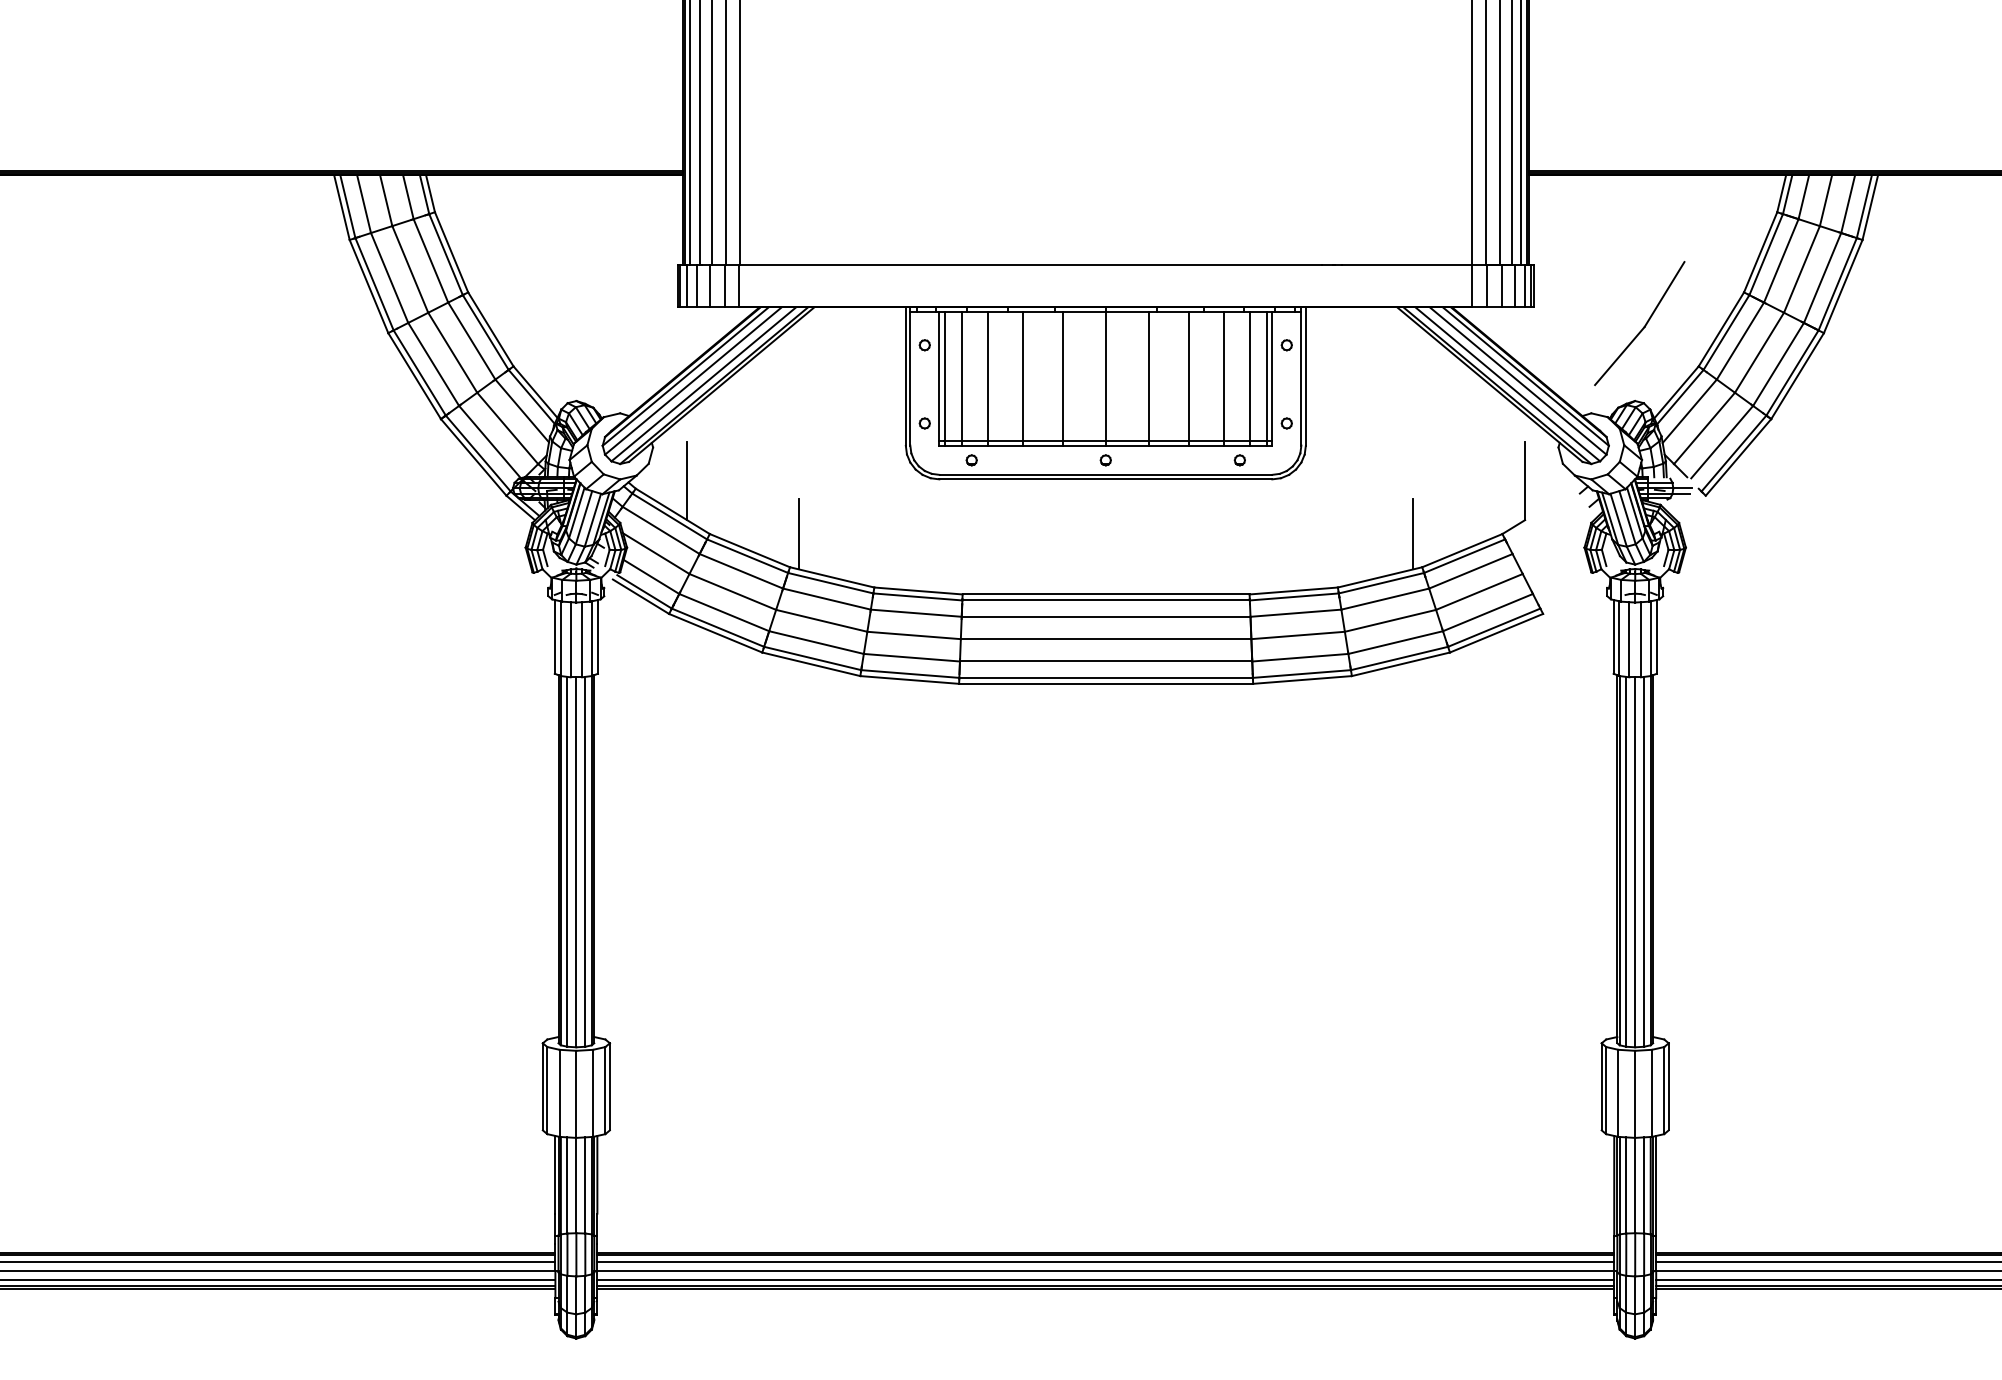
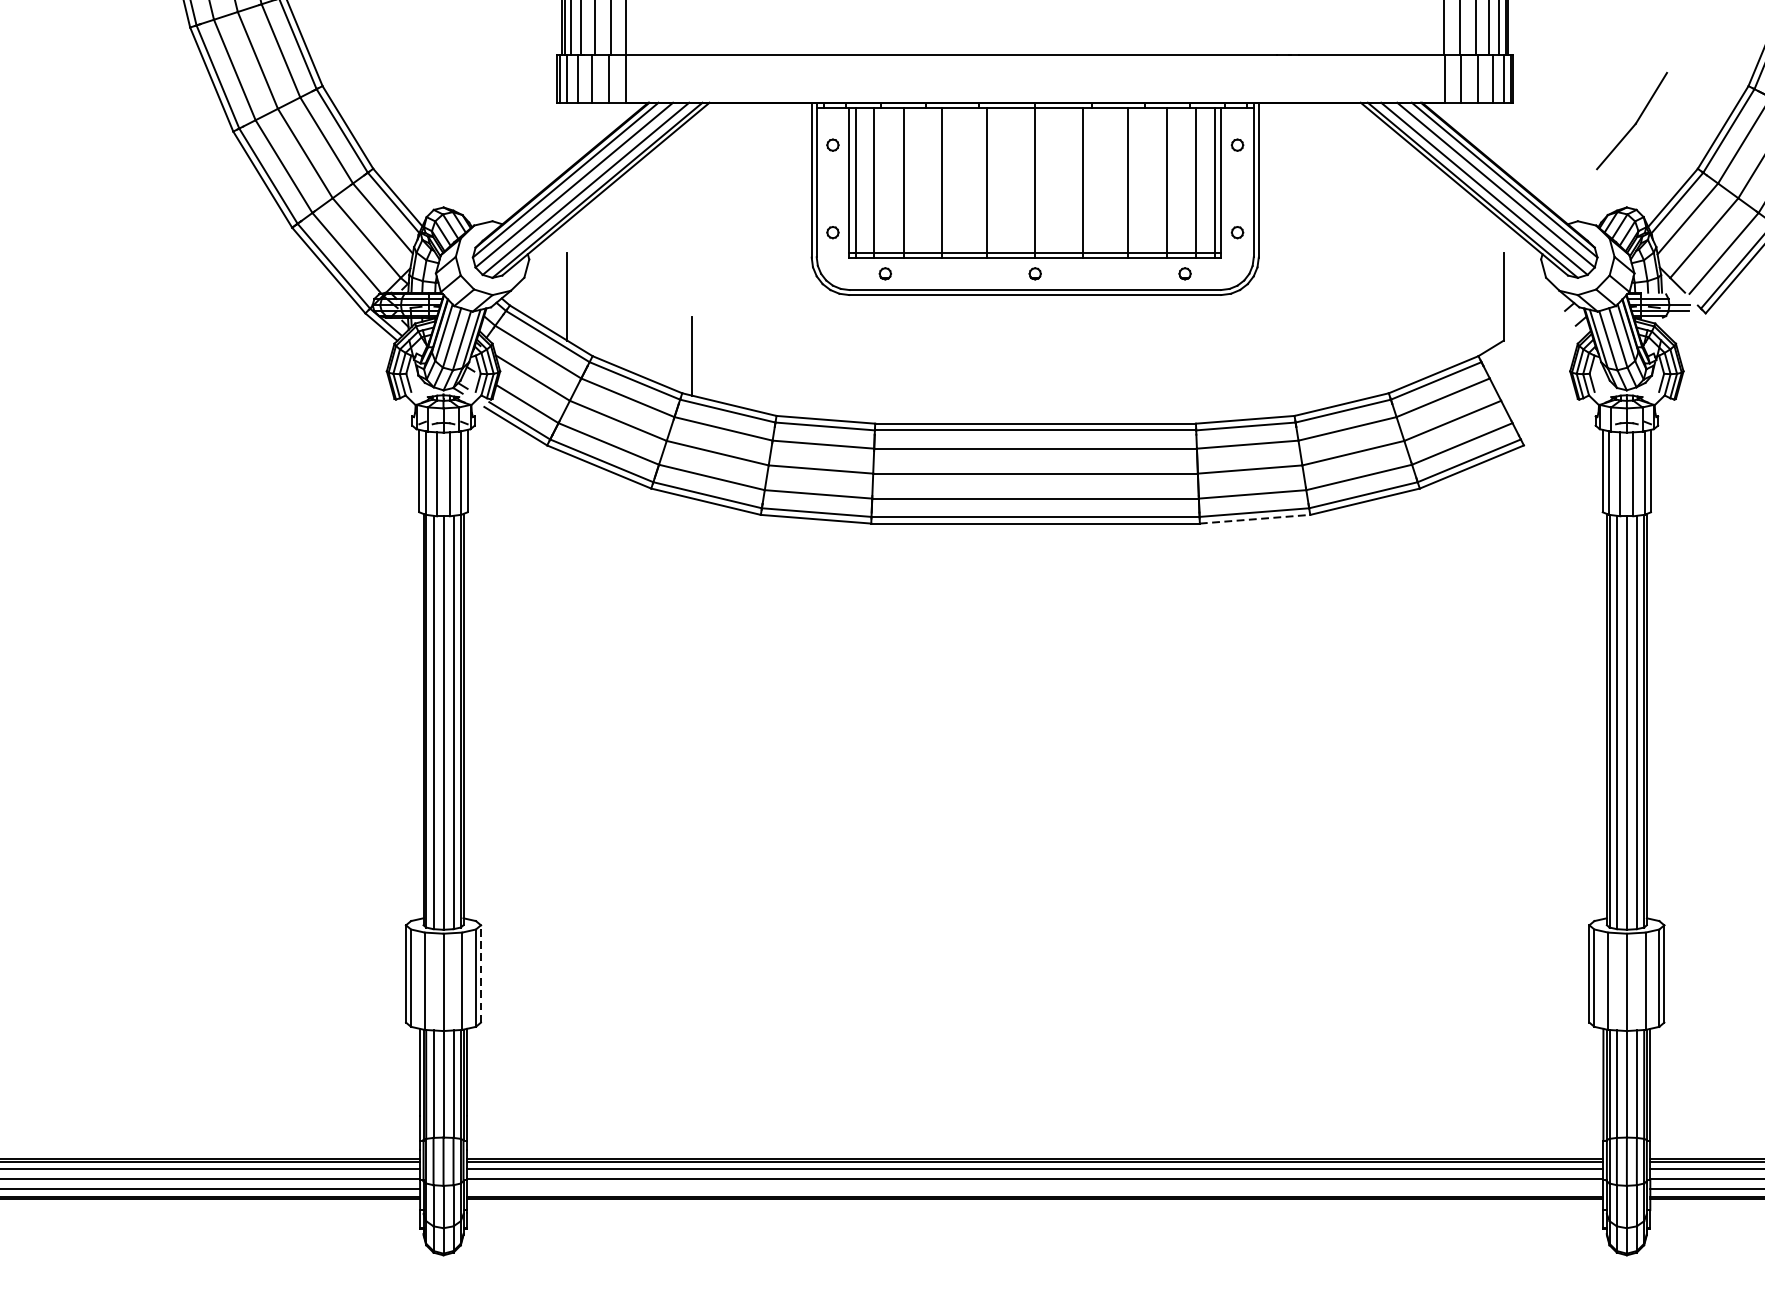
part: (1639, 323) -> (1631, 120), size x0.7
line: (1413, 533) -> (1379, 355), removed
line: (1302, 679) -> (1255, 518), solid -> dashed
line: (609, 1086) -> (480, 973), solid -> dashed
line: (1105, 1279) -> (1034, 1189), removed

